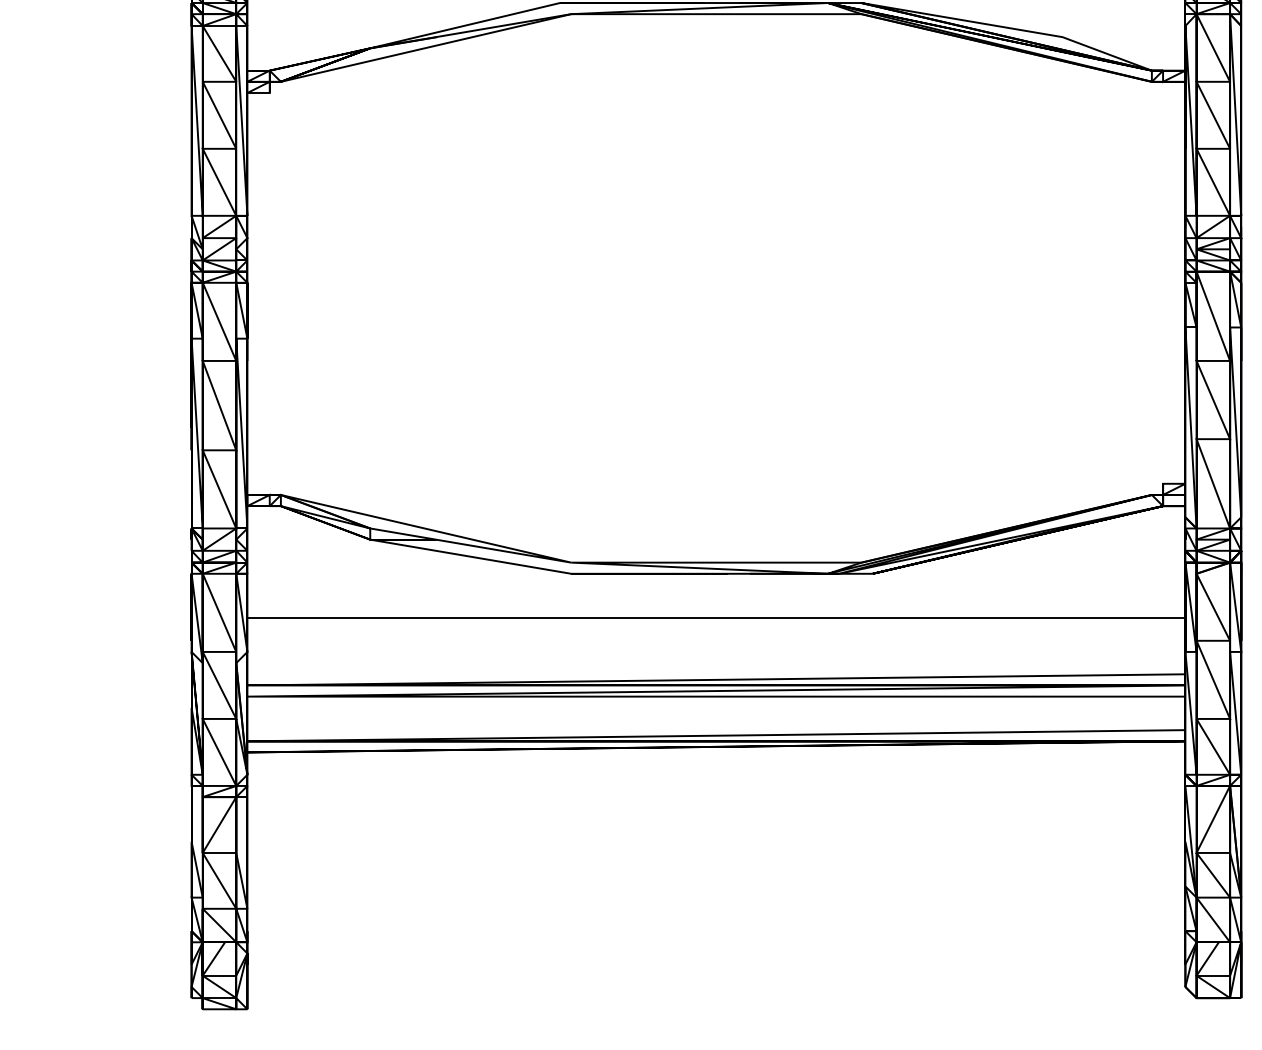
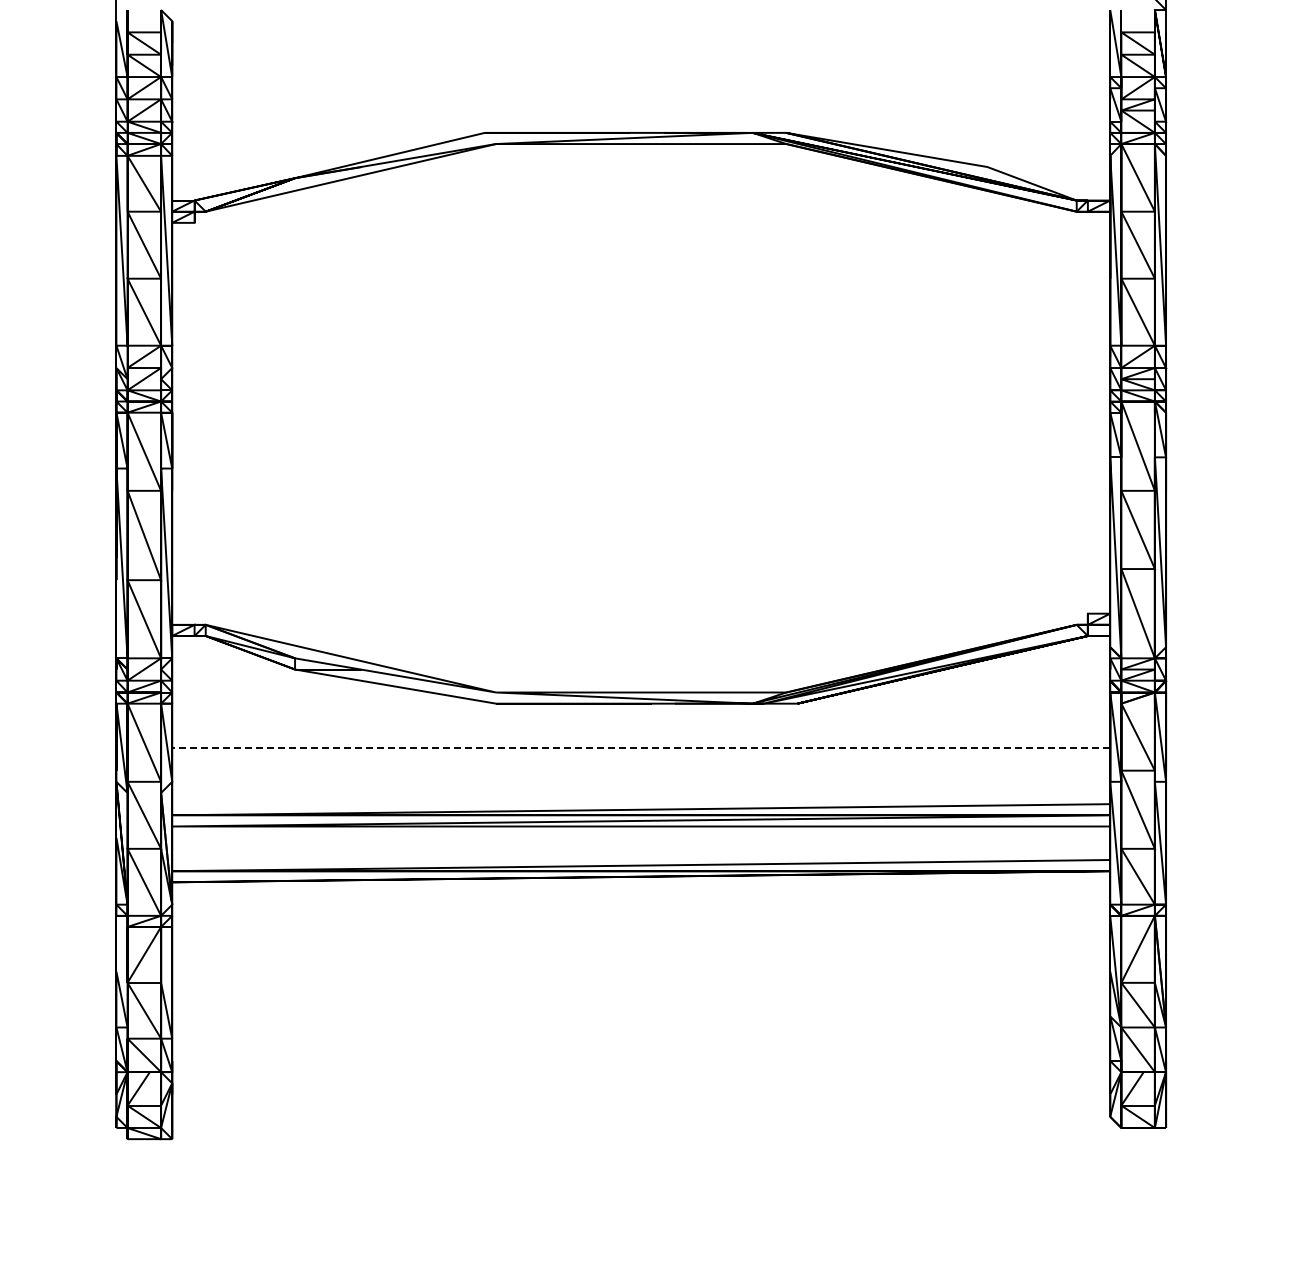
line: (716, 618) -> (641, 748), solid -> dashed

